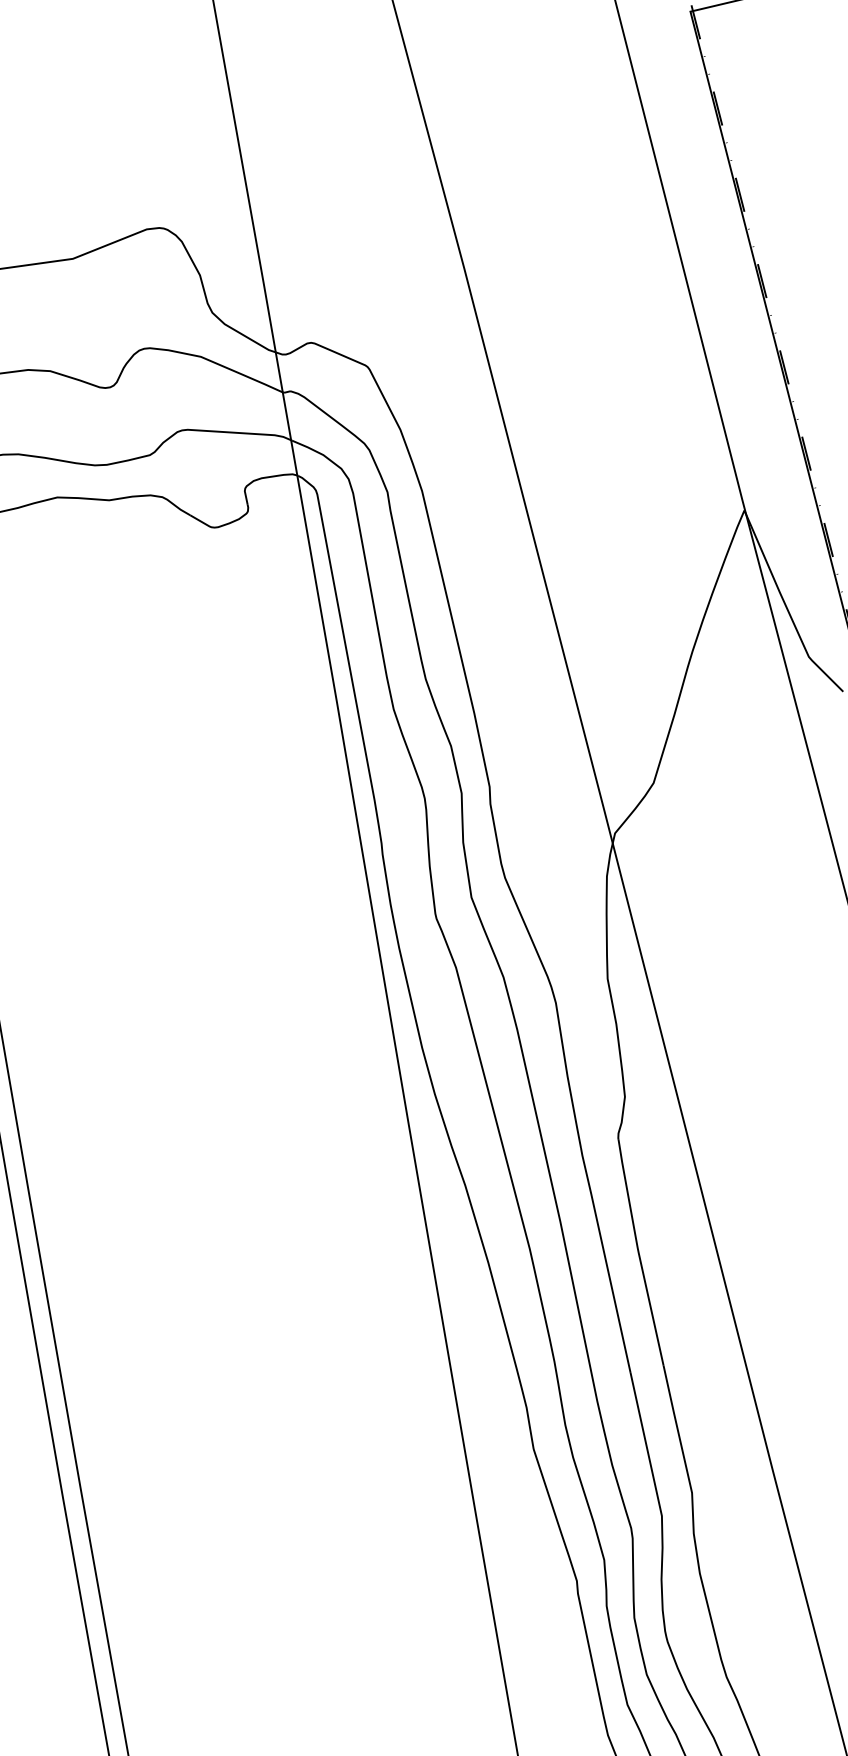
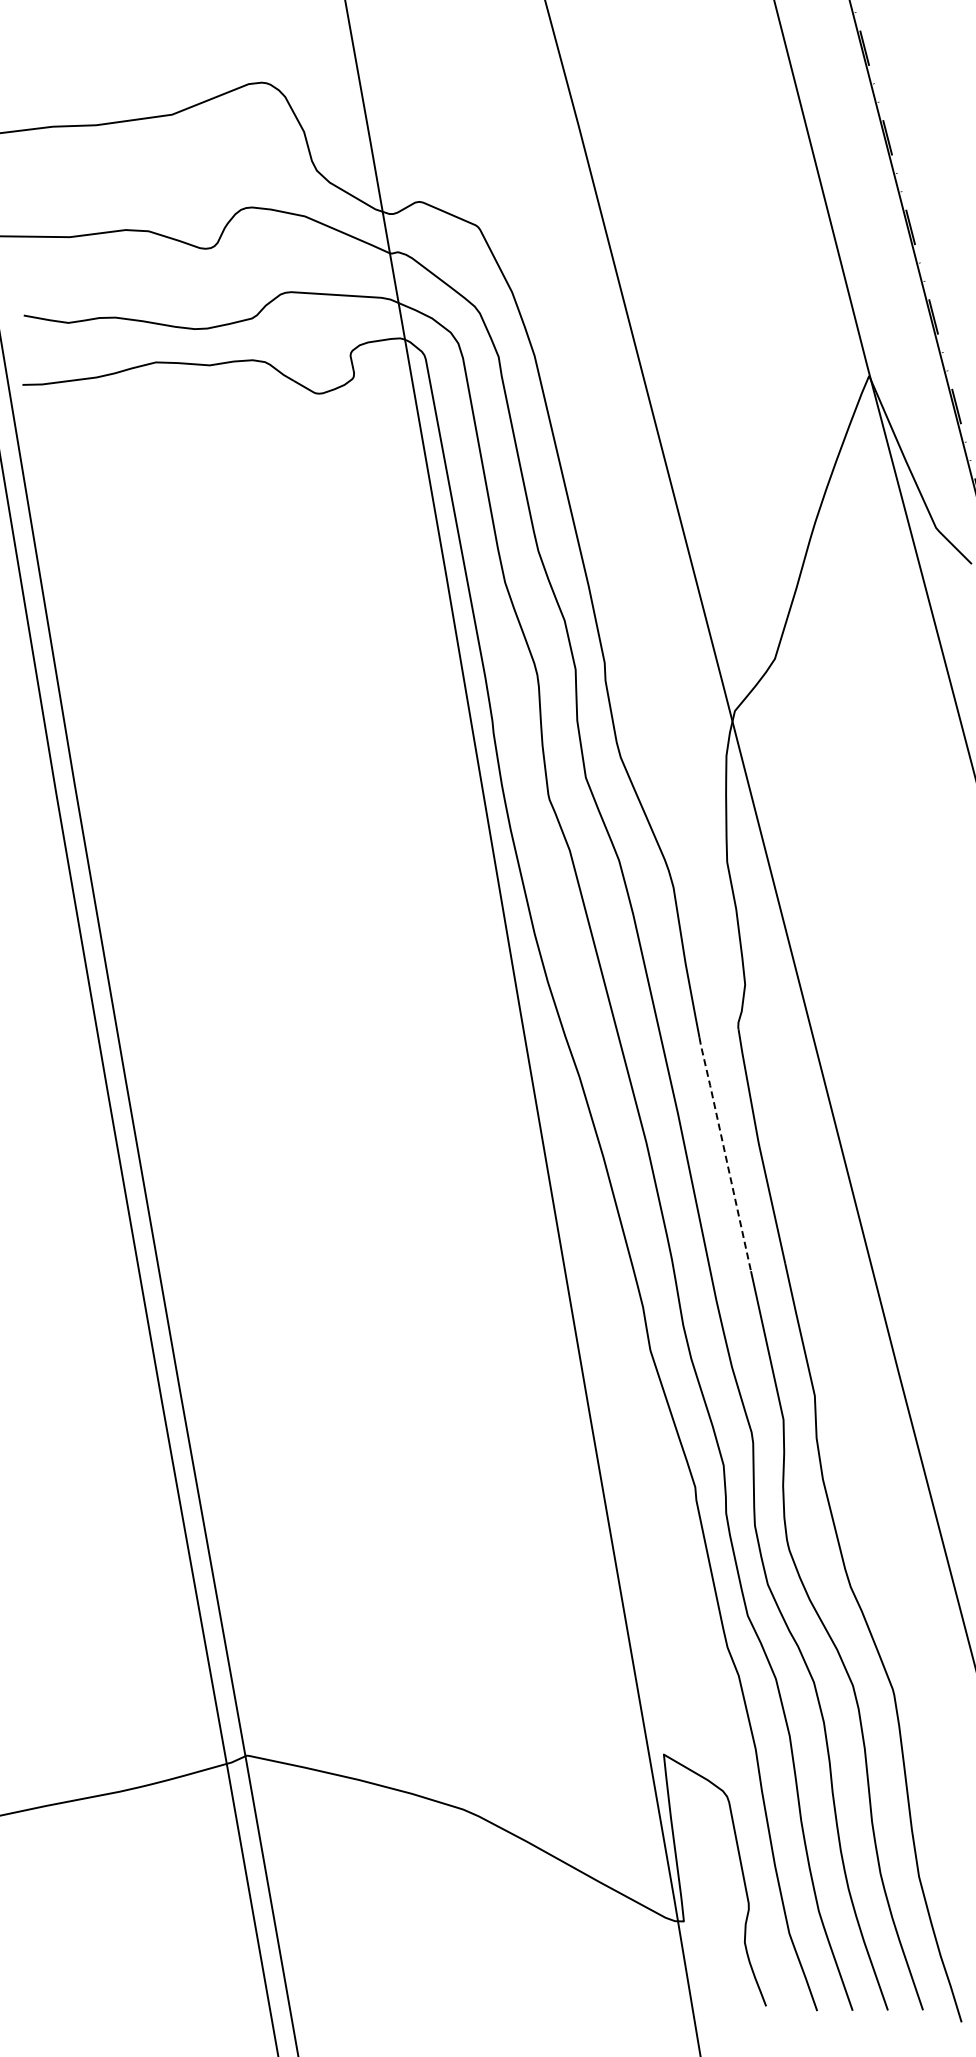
line: (606, 1259) -> (725, 1153), solid -> dashed

